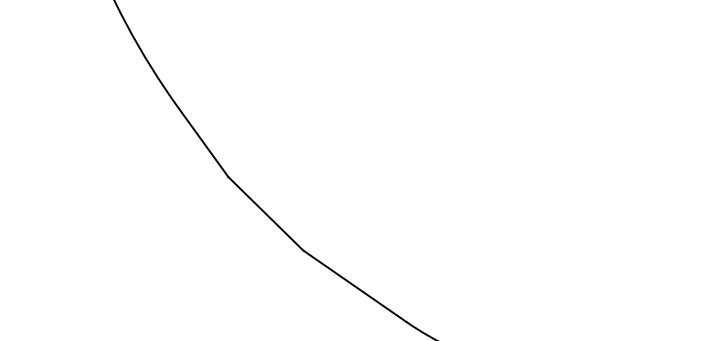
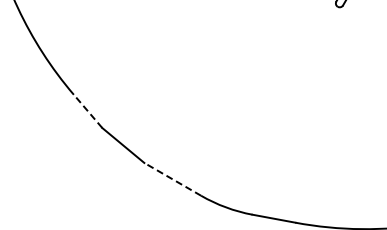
line: (204, 143) -> (88, 111), solid -> dashed
line: (354, 286) -> (172, 179), solid -> dashed

